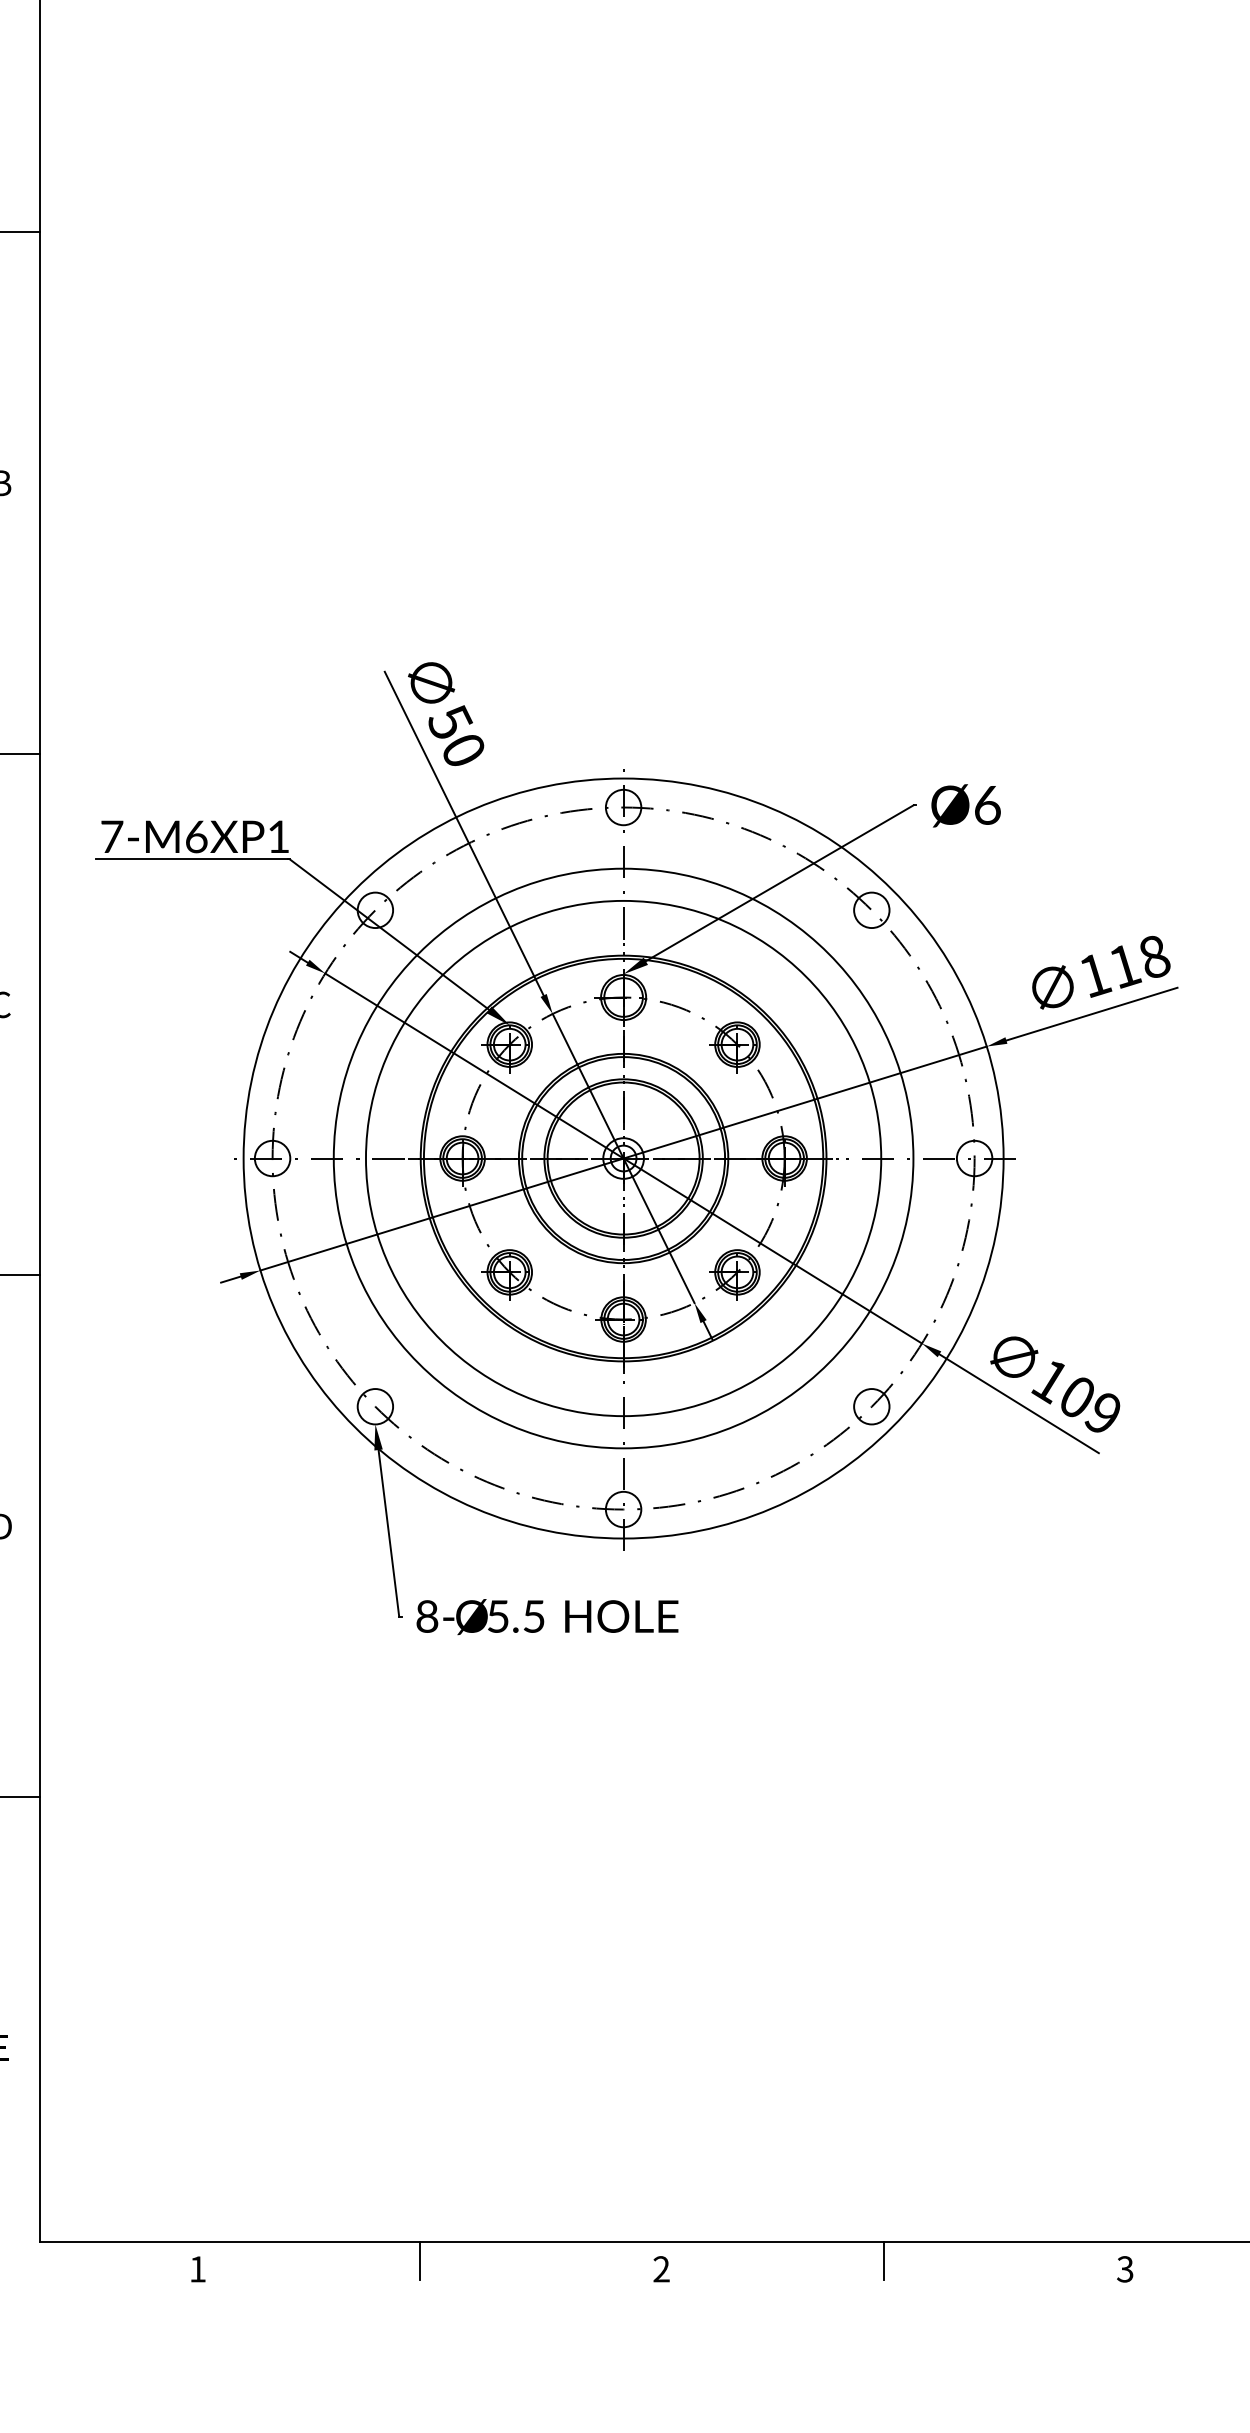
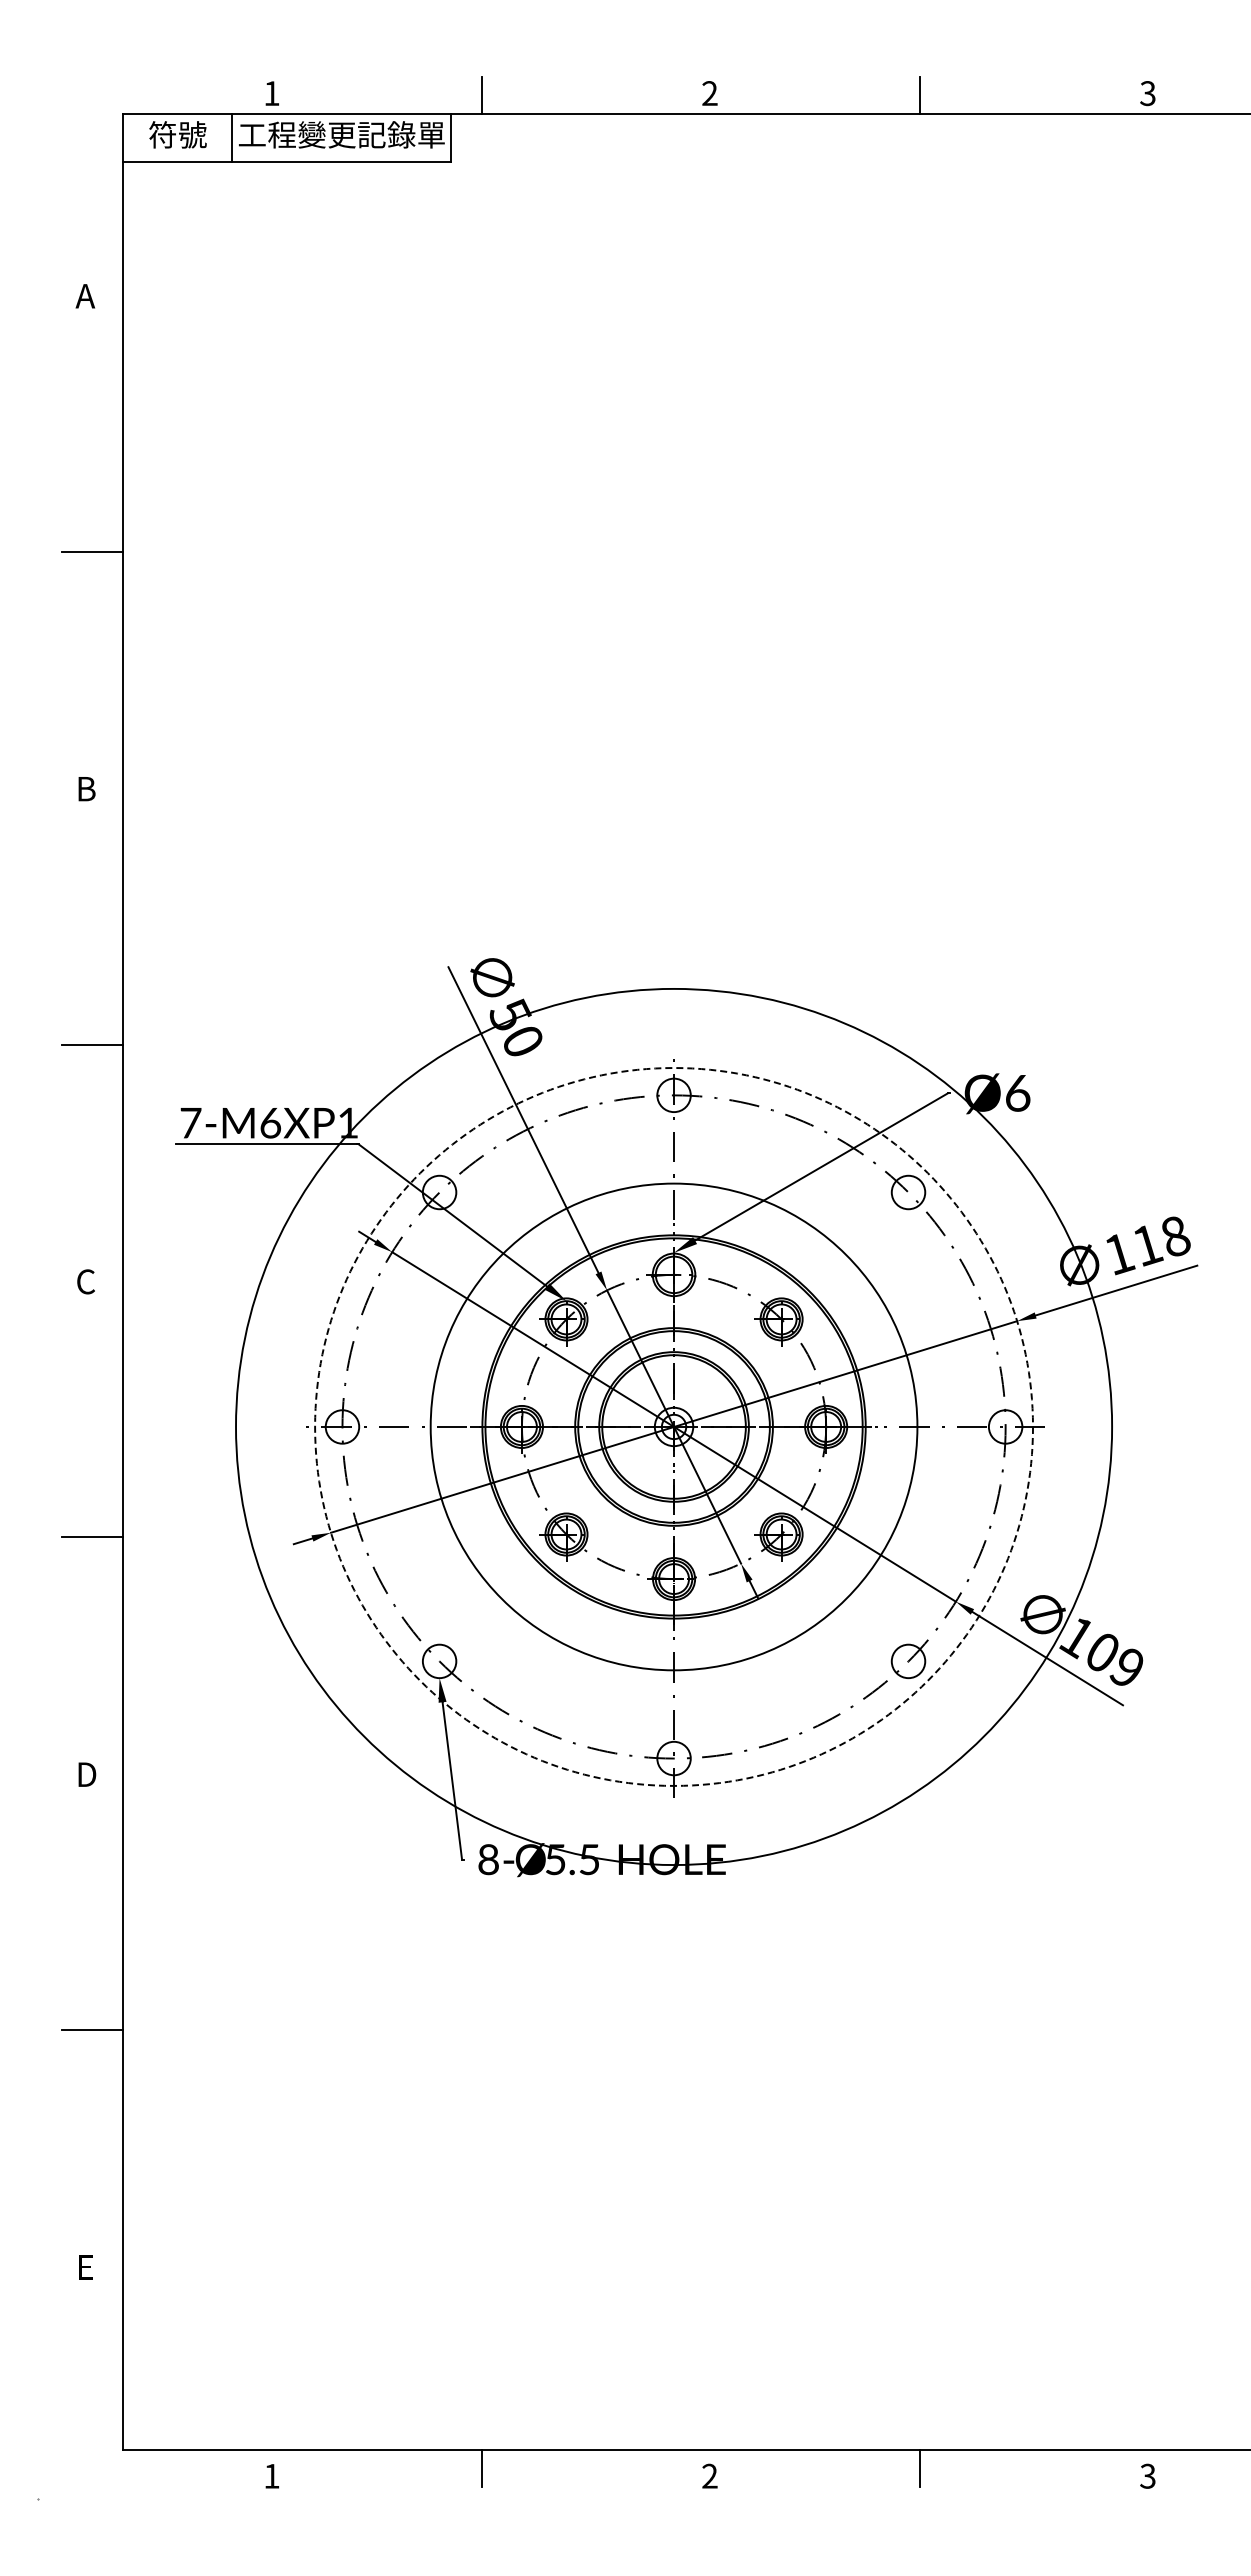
circle: (623, 1158) -> (673, 1426), size x1.6
circle: (624, 1158) -> (674, 1426), solid -> dashed

